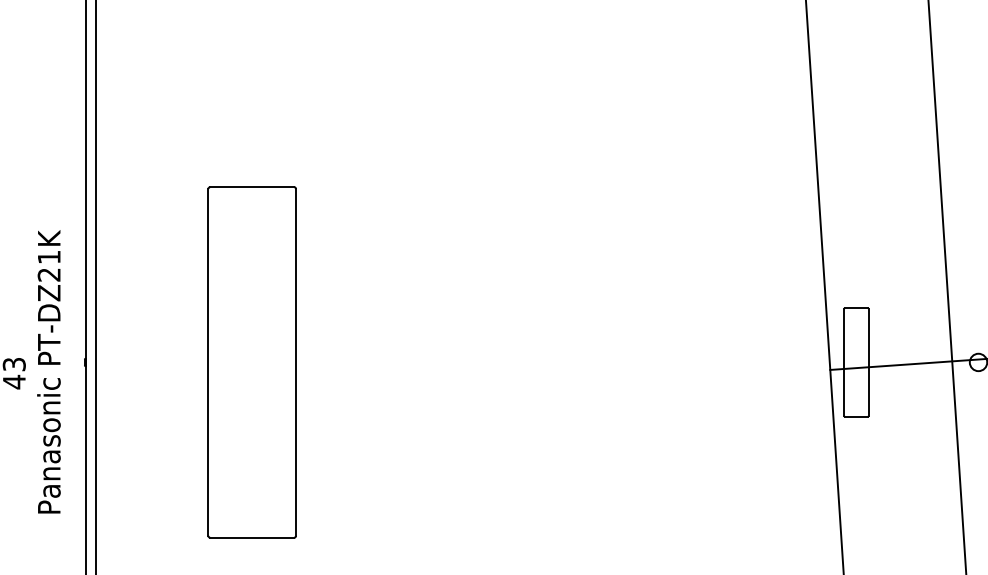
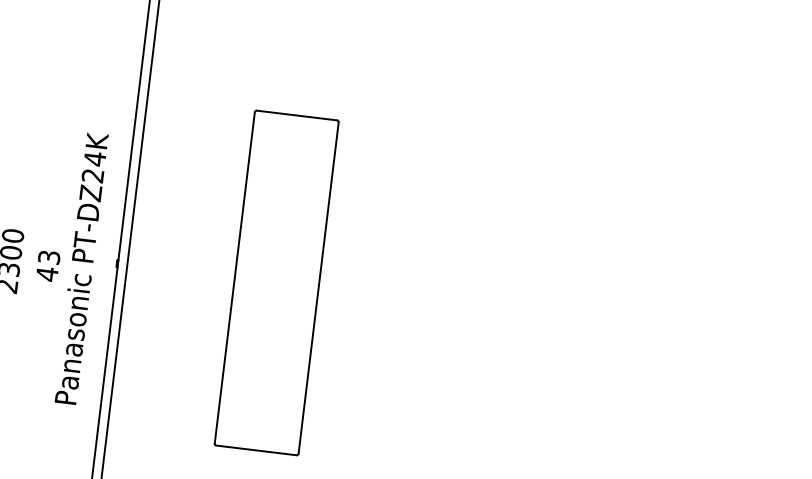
text: (49, 257) -> (95, 159), PT-DZ21K -> PT-DZ24K

